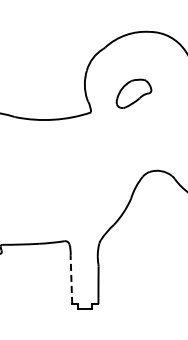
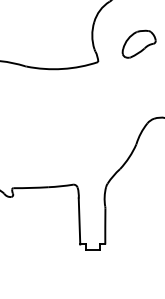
line: (71, 279) -> (79, 221), dashed -> solid

